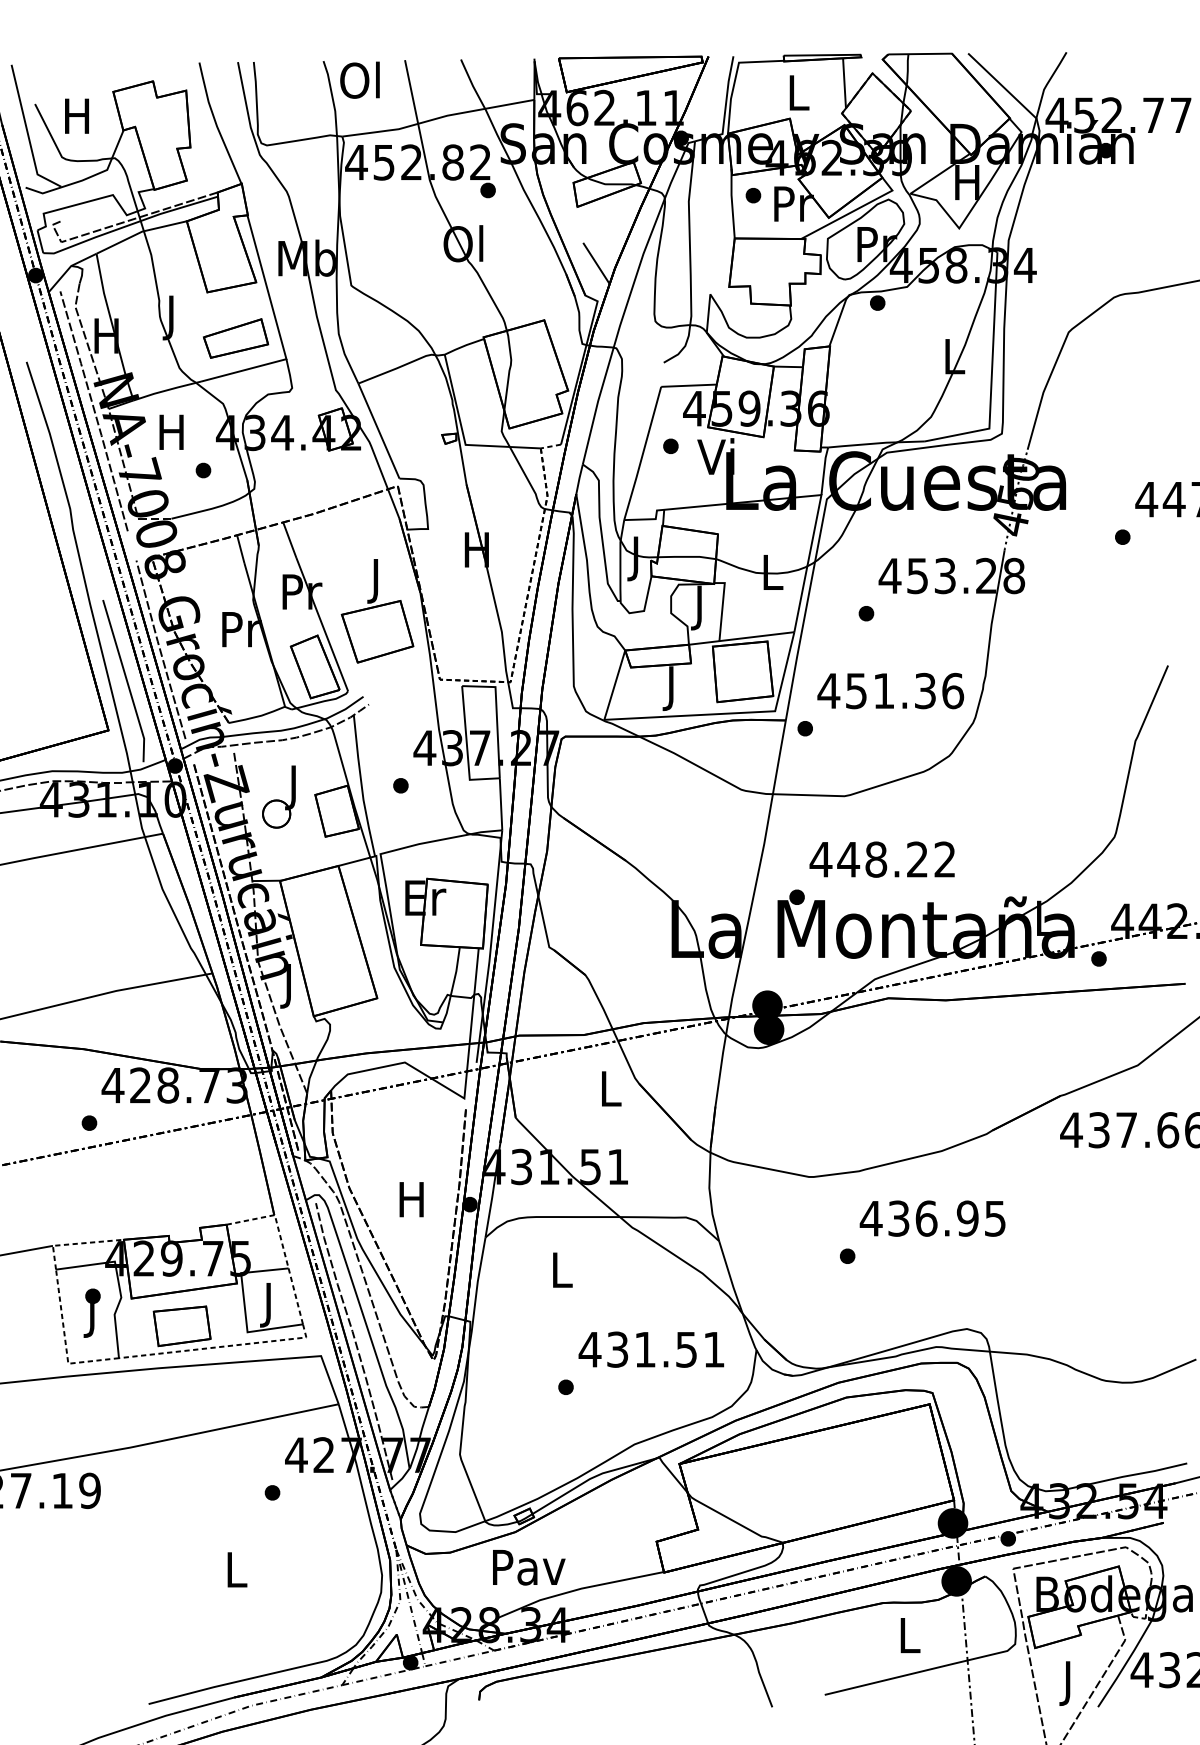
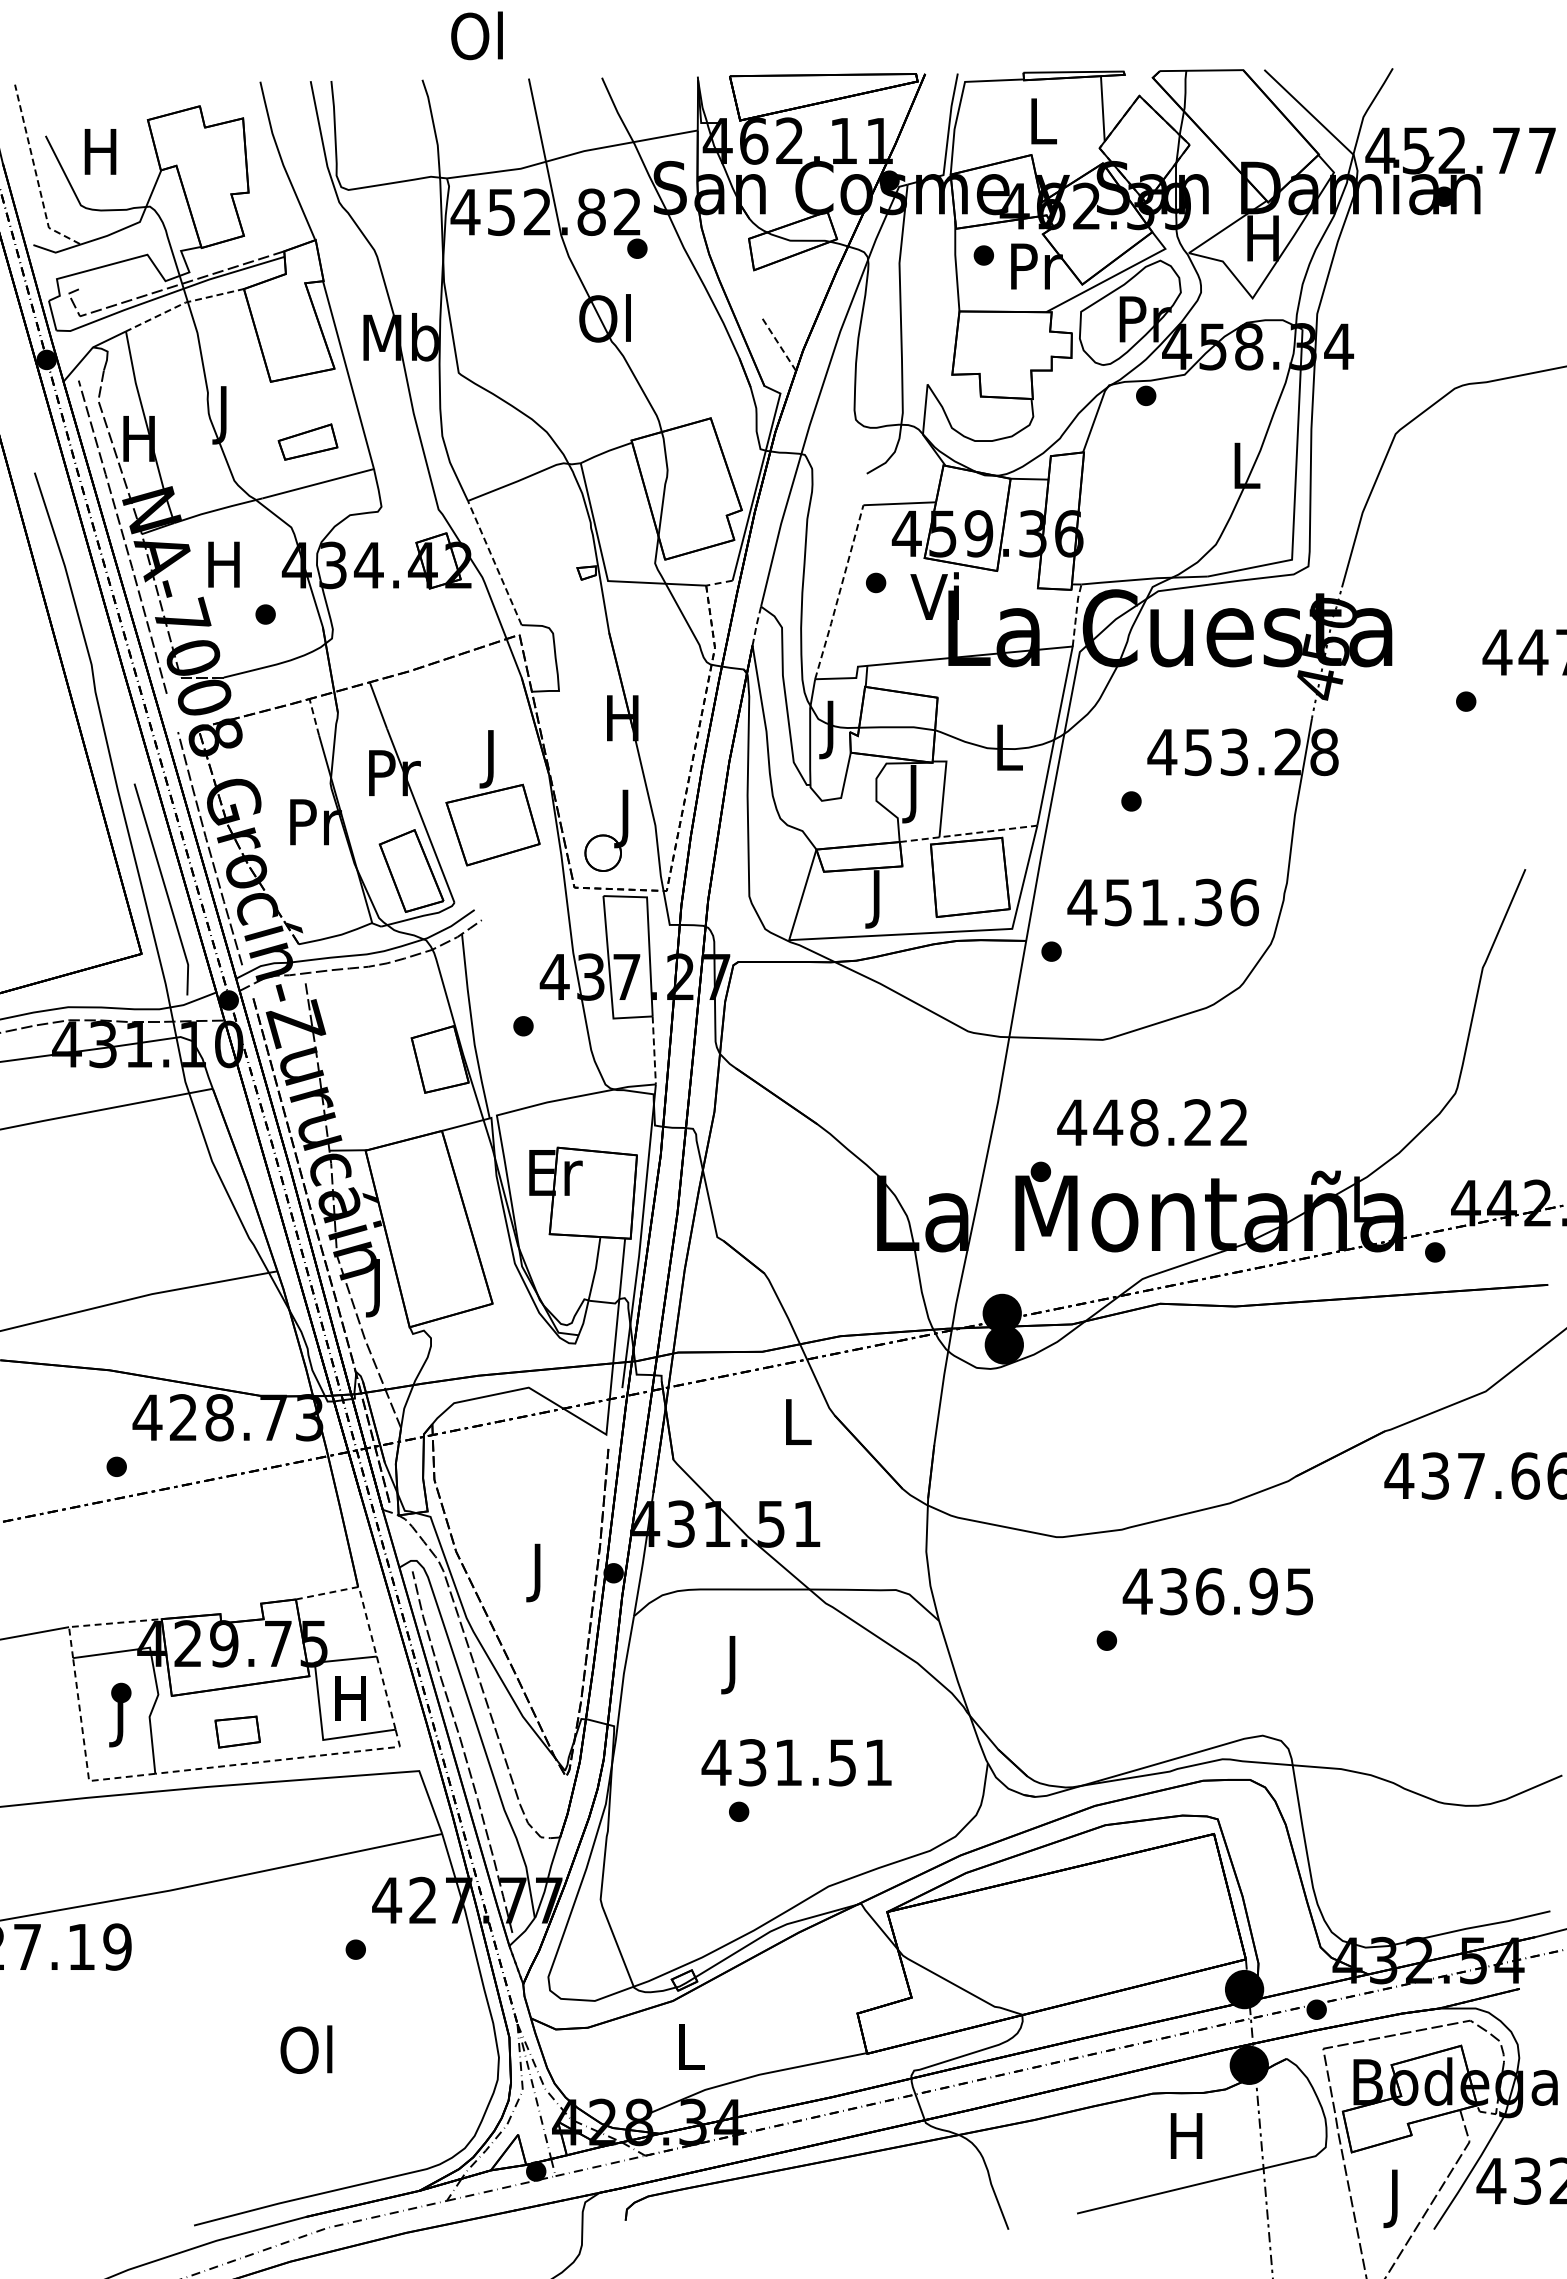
text: (359, 80) -> (476, 35), moved
line: (28, 132) -> (36, 173), solid -> dashed
line: (140, 232) -> (183, 303), solid -> dashed
line: (596, 263) -> (778, 344), solid -> dashed
part: (235, 338) -> (307, 441), size x0.7
line: (378, 431) -> (494, 563), solid -> dashed
line: (642, 453) -> (839, 592), solid -> dashed
line: (824, 470) -> (1076, 614), solid -> dashed
line: (579, 478) -> (756, 625), solid -> dashed
line: (240, 549) -> (314, 717), solid -> dashed
line: (742, 638) -> (969, 833), solid -> dashed
part: (279, 796) -> (606, 830), moved
line: (501, 804) -> (654, 1050), solid -> dashed
text: (411, 1204) -> (537, 1572), H -> J
text: (562, 1275) -> (734, 1665), L -> J
text: (268, 1305) -> (350, 1704), J -> H
part: (181, 1325) -> (237, 1731), size x0.6
text: (651, 1349) -> (796, 1762), moved
text: (528, 1567) -> (690, 2047), Pav -> L
text: (234, 1569) -> (306, 2049), L -> Ol
text: (908, 1635) -> (1186, 2135), L -> H

